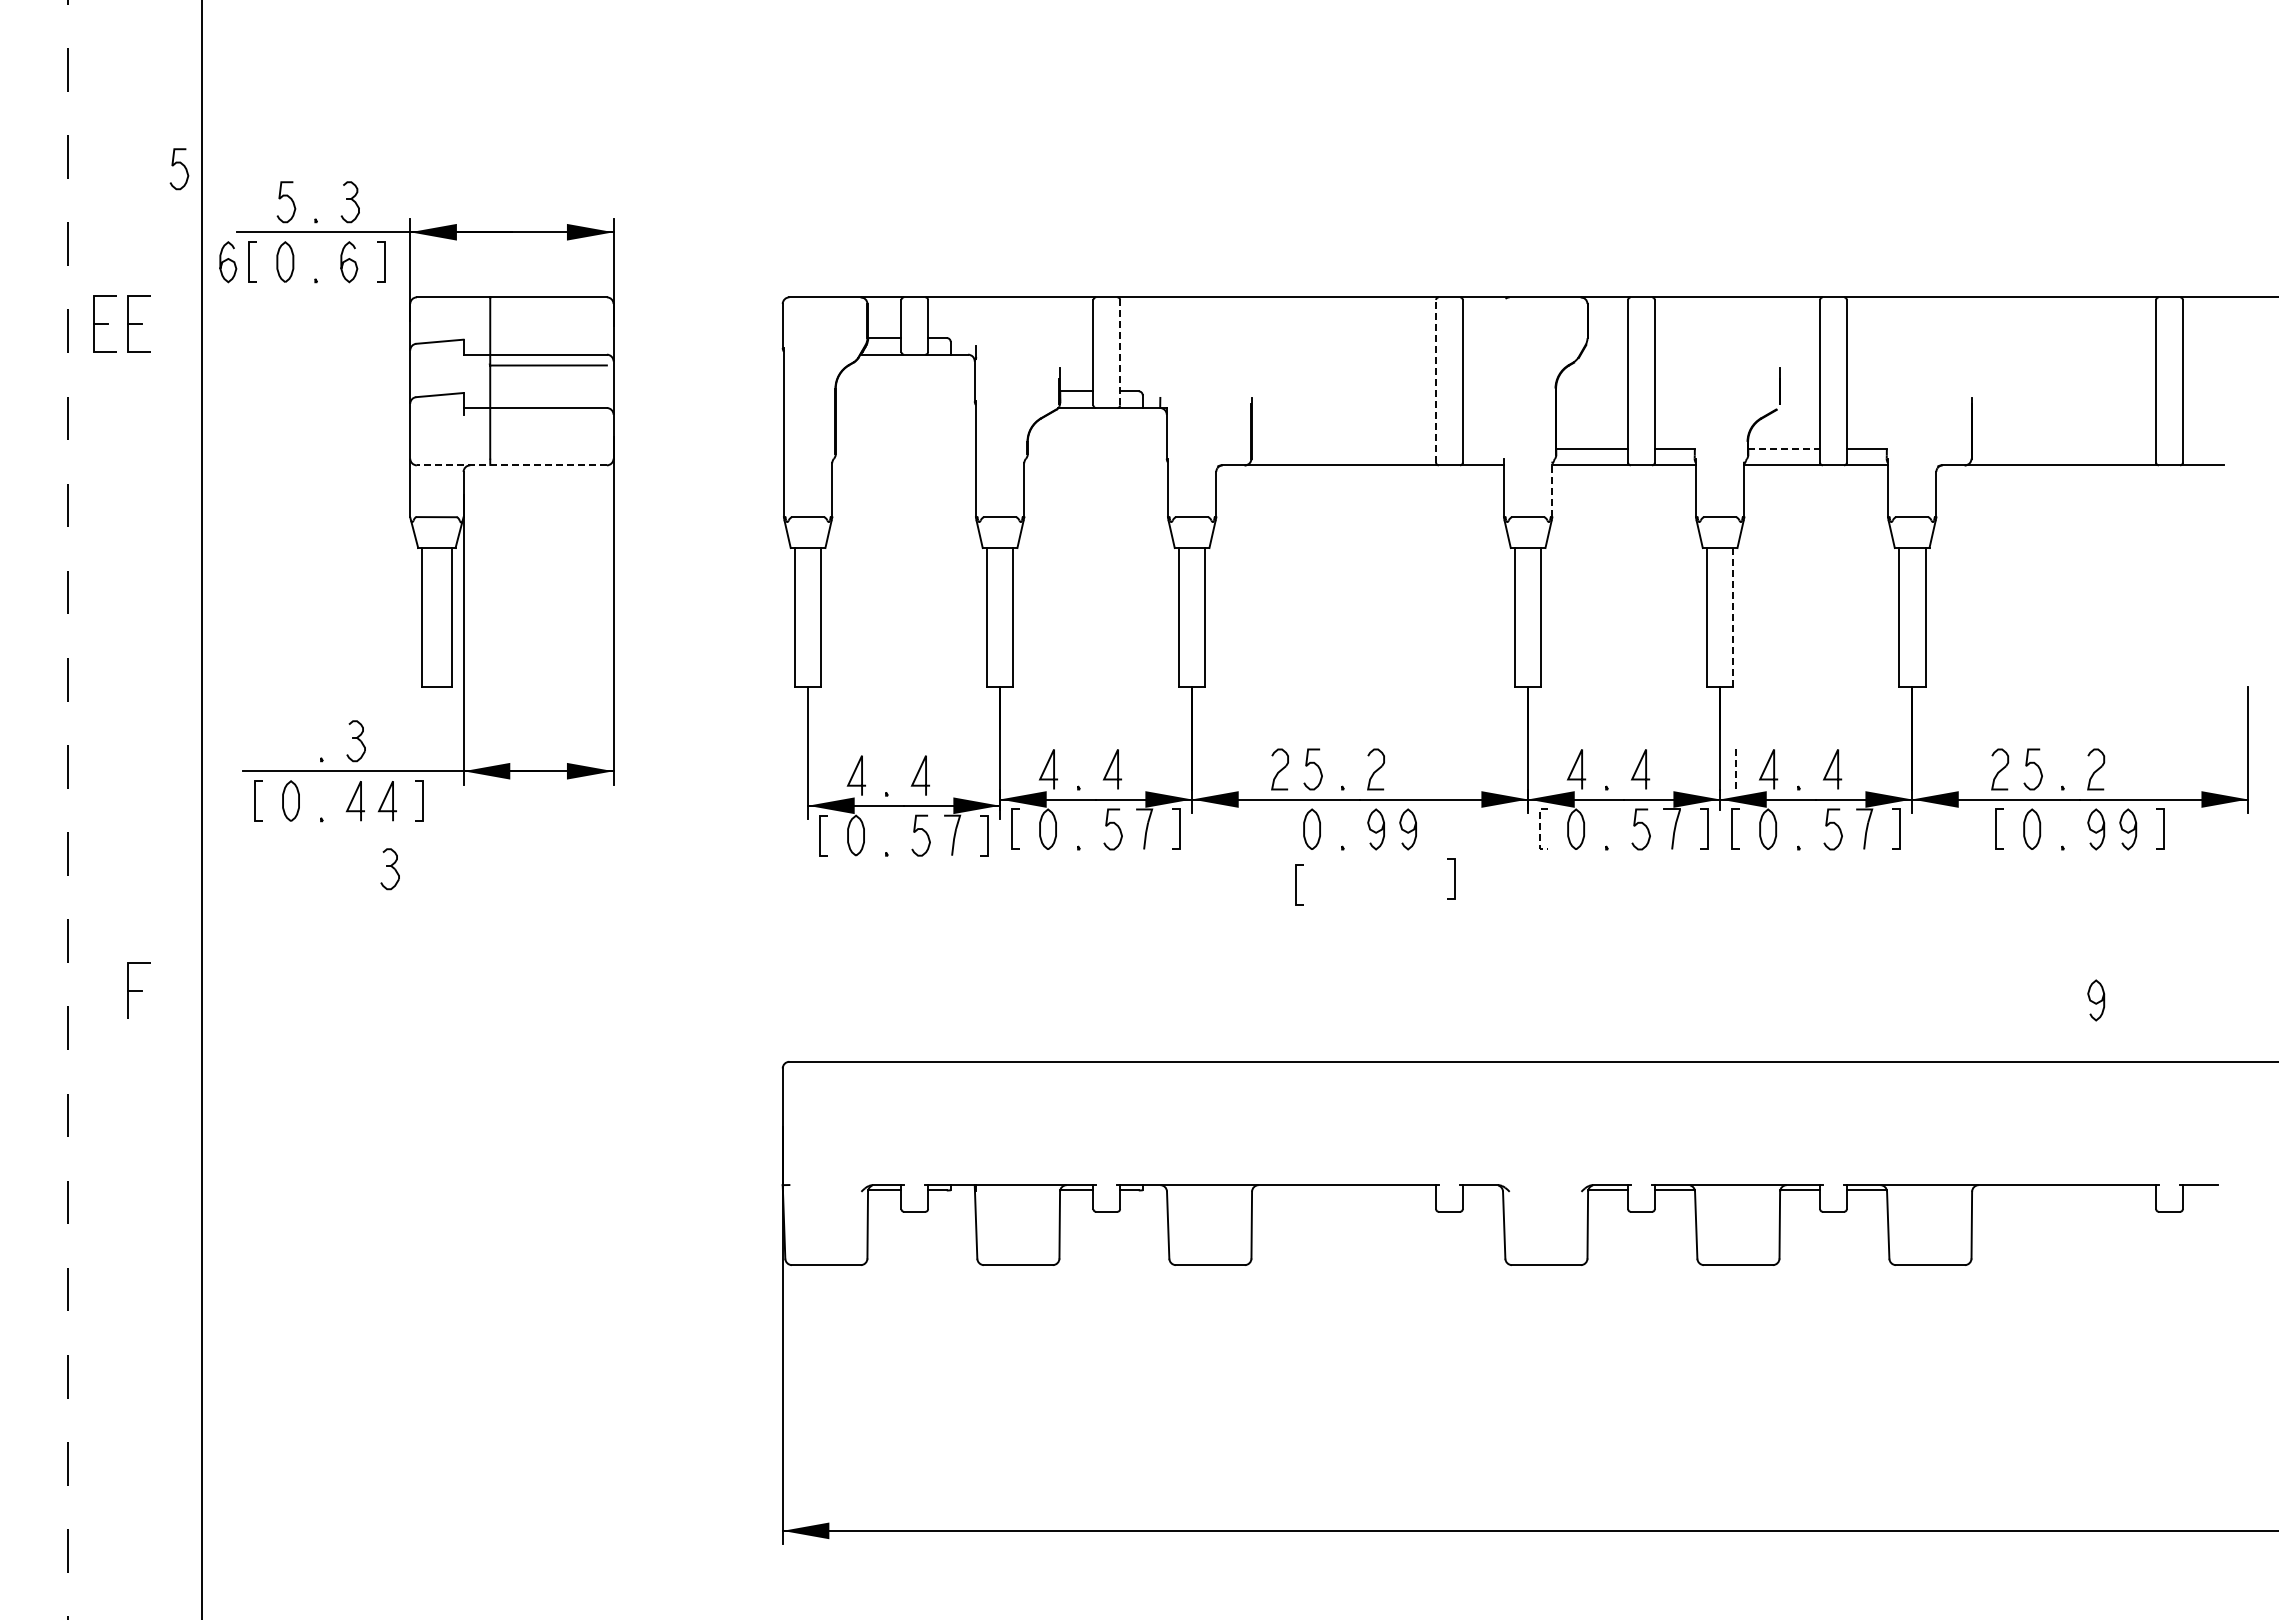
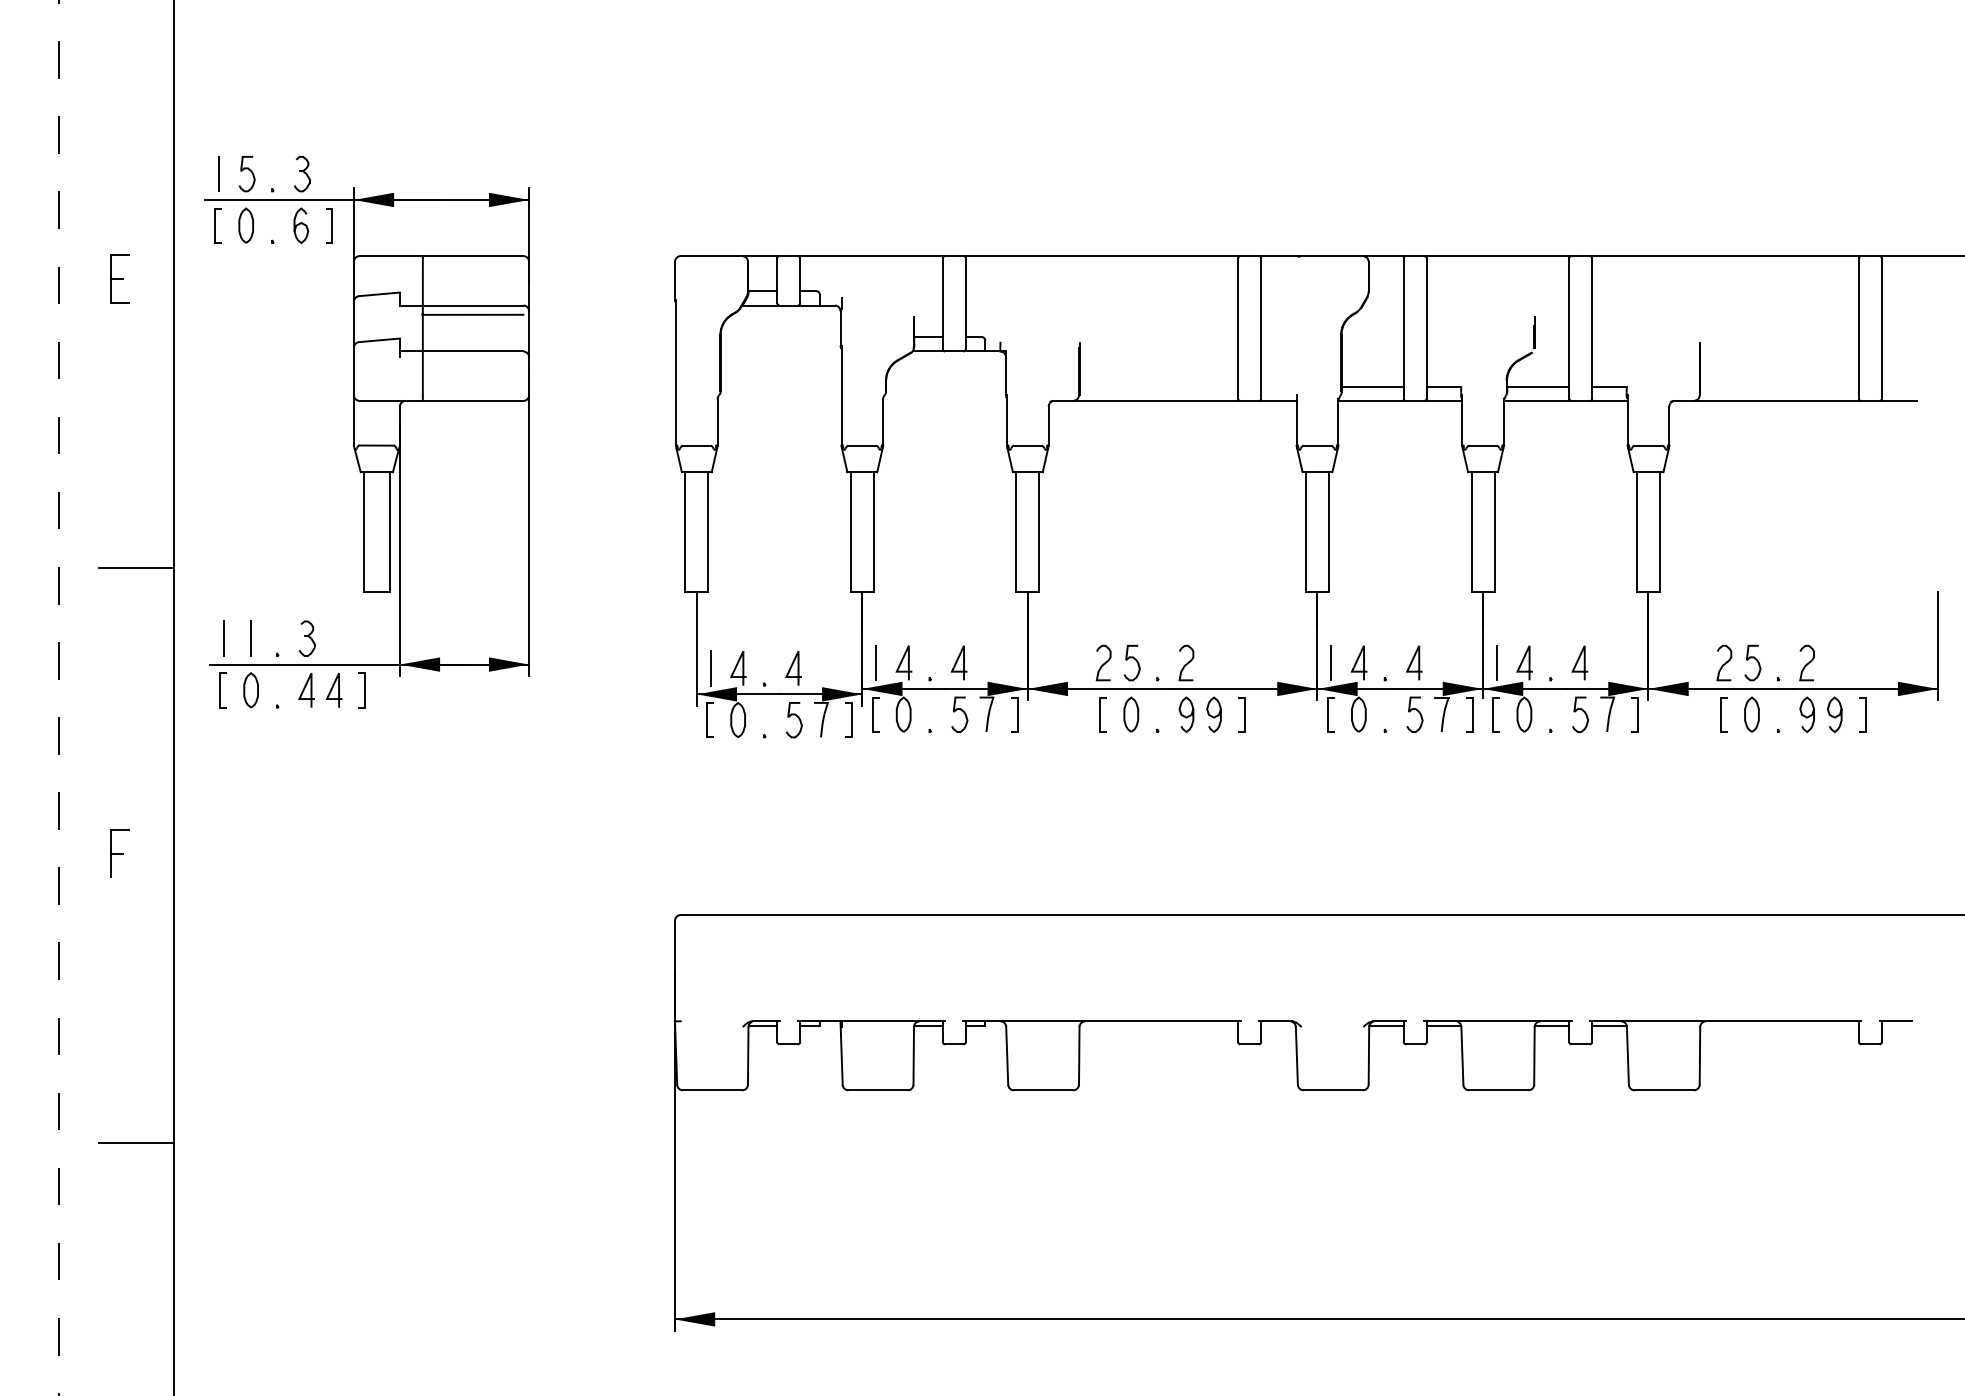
curve: (182, 165) -> (157, 142), removed
line: (253, 202) -> (218, 174), added
curve: (228, 260) -> (197, 224), removed
part: (104, 323) -> (90, 278), removed
line: (1120, 352) -> (966, 303), dashed -> solid
line: (1436, 380) -> (1238, 327), dashed -> solid
line: (1784, 448) -> (1538, 386), dashed -> solid
line: (511, 465) -> (441, 401), dashed -> solid
line: (1552, 490) -> (1338, 422), dashed -> solid
line: (1733, 617) -> (1494, 532), dashed -> solid
line: (158, 659) -> (136, 568), added
line: (259, 741) -> (223, 638), added
line: (291, 741) -> (251, 638), added
line: (1016, 769) -> (876, 663), added
line: (1544, 769) -> (1331, 663), added
line: (1736, 769) -> (1497, 663), dashed -> solid
line: (824, 775) -> (710, 668), added
line: (1540, 829) -> (1328, 714), dashed -> solid
part: (389, 869) -> (336, 749), removed
line: (1454, 878) -> (1244, 713), moved
line: (1296, 884) -> (1100, 713), moved
curve: (2096, 1002) -> (1807, 863), removed
line: (158, 1325) -> (136, 1142), added

